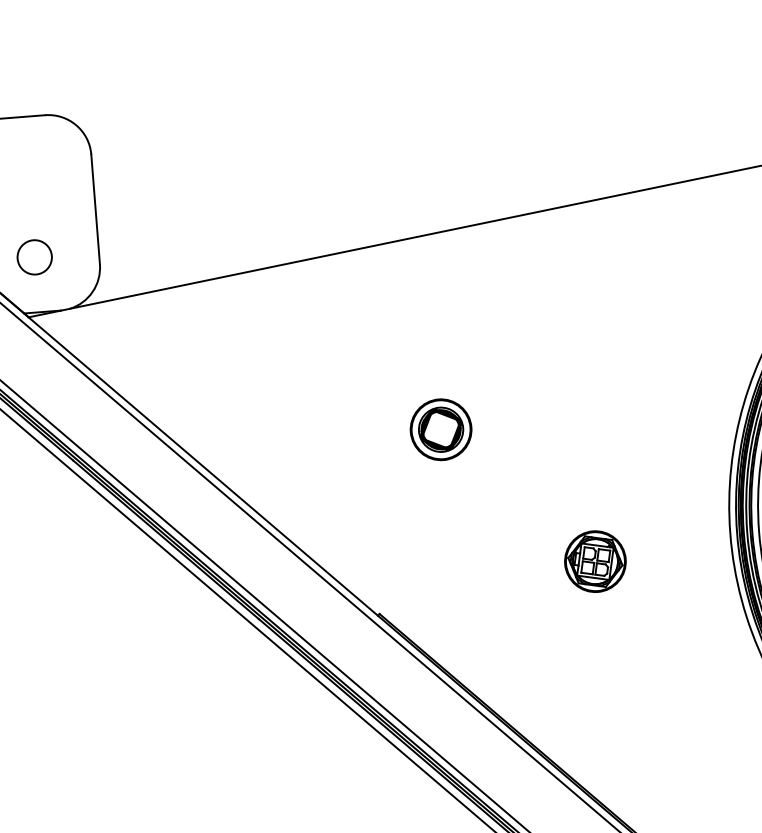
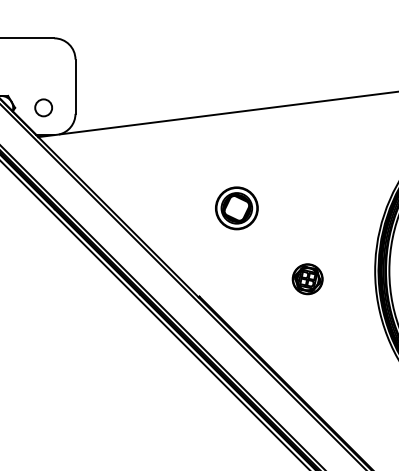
part: (440, 430) -> (236, 208), size x1.4

